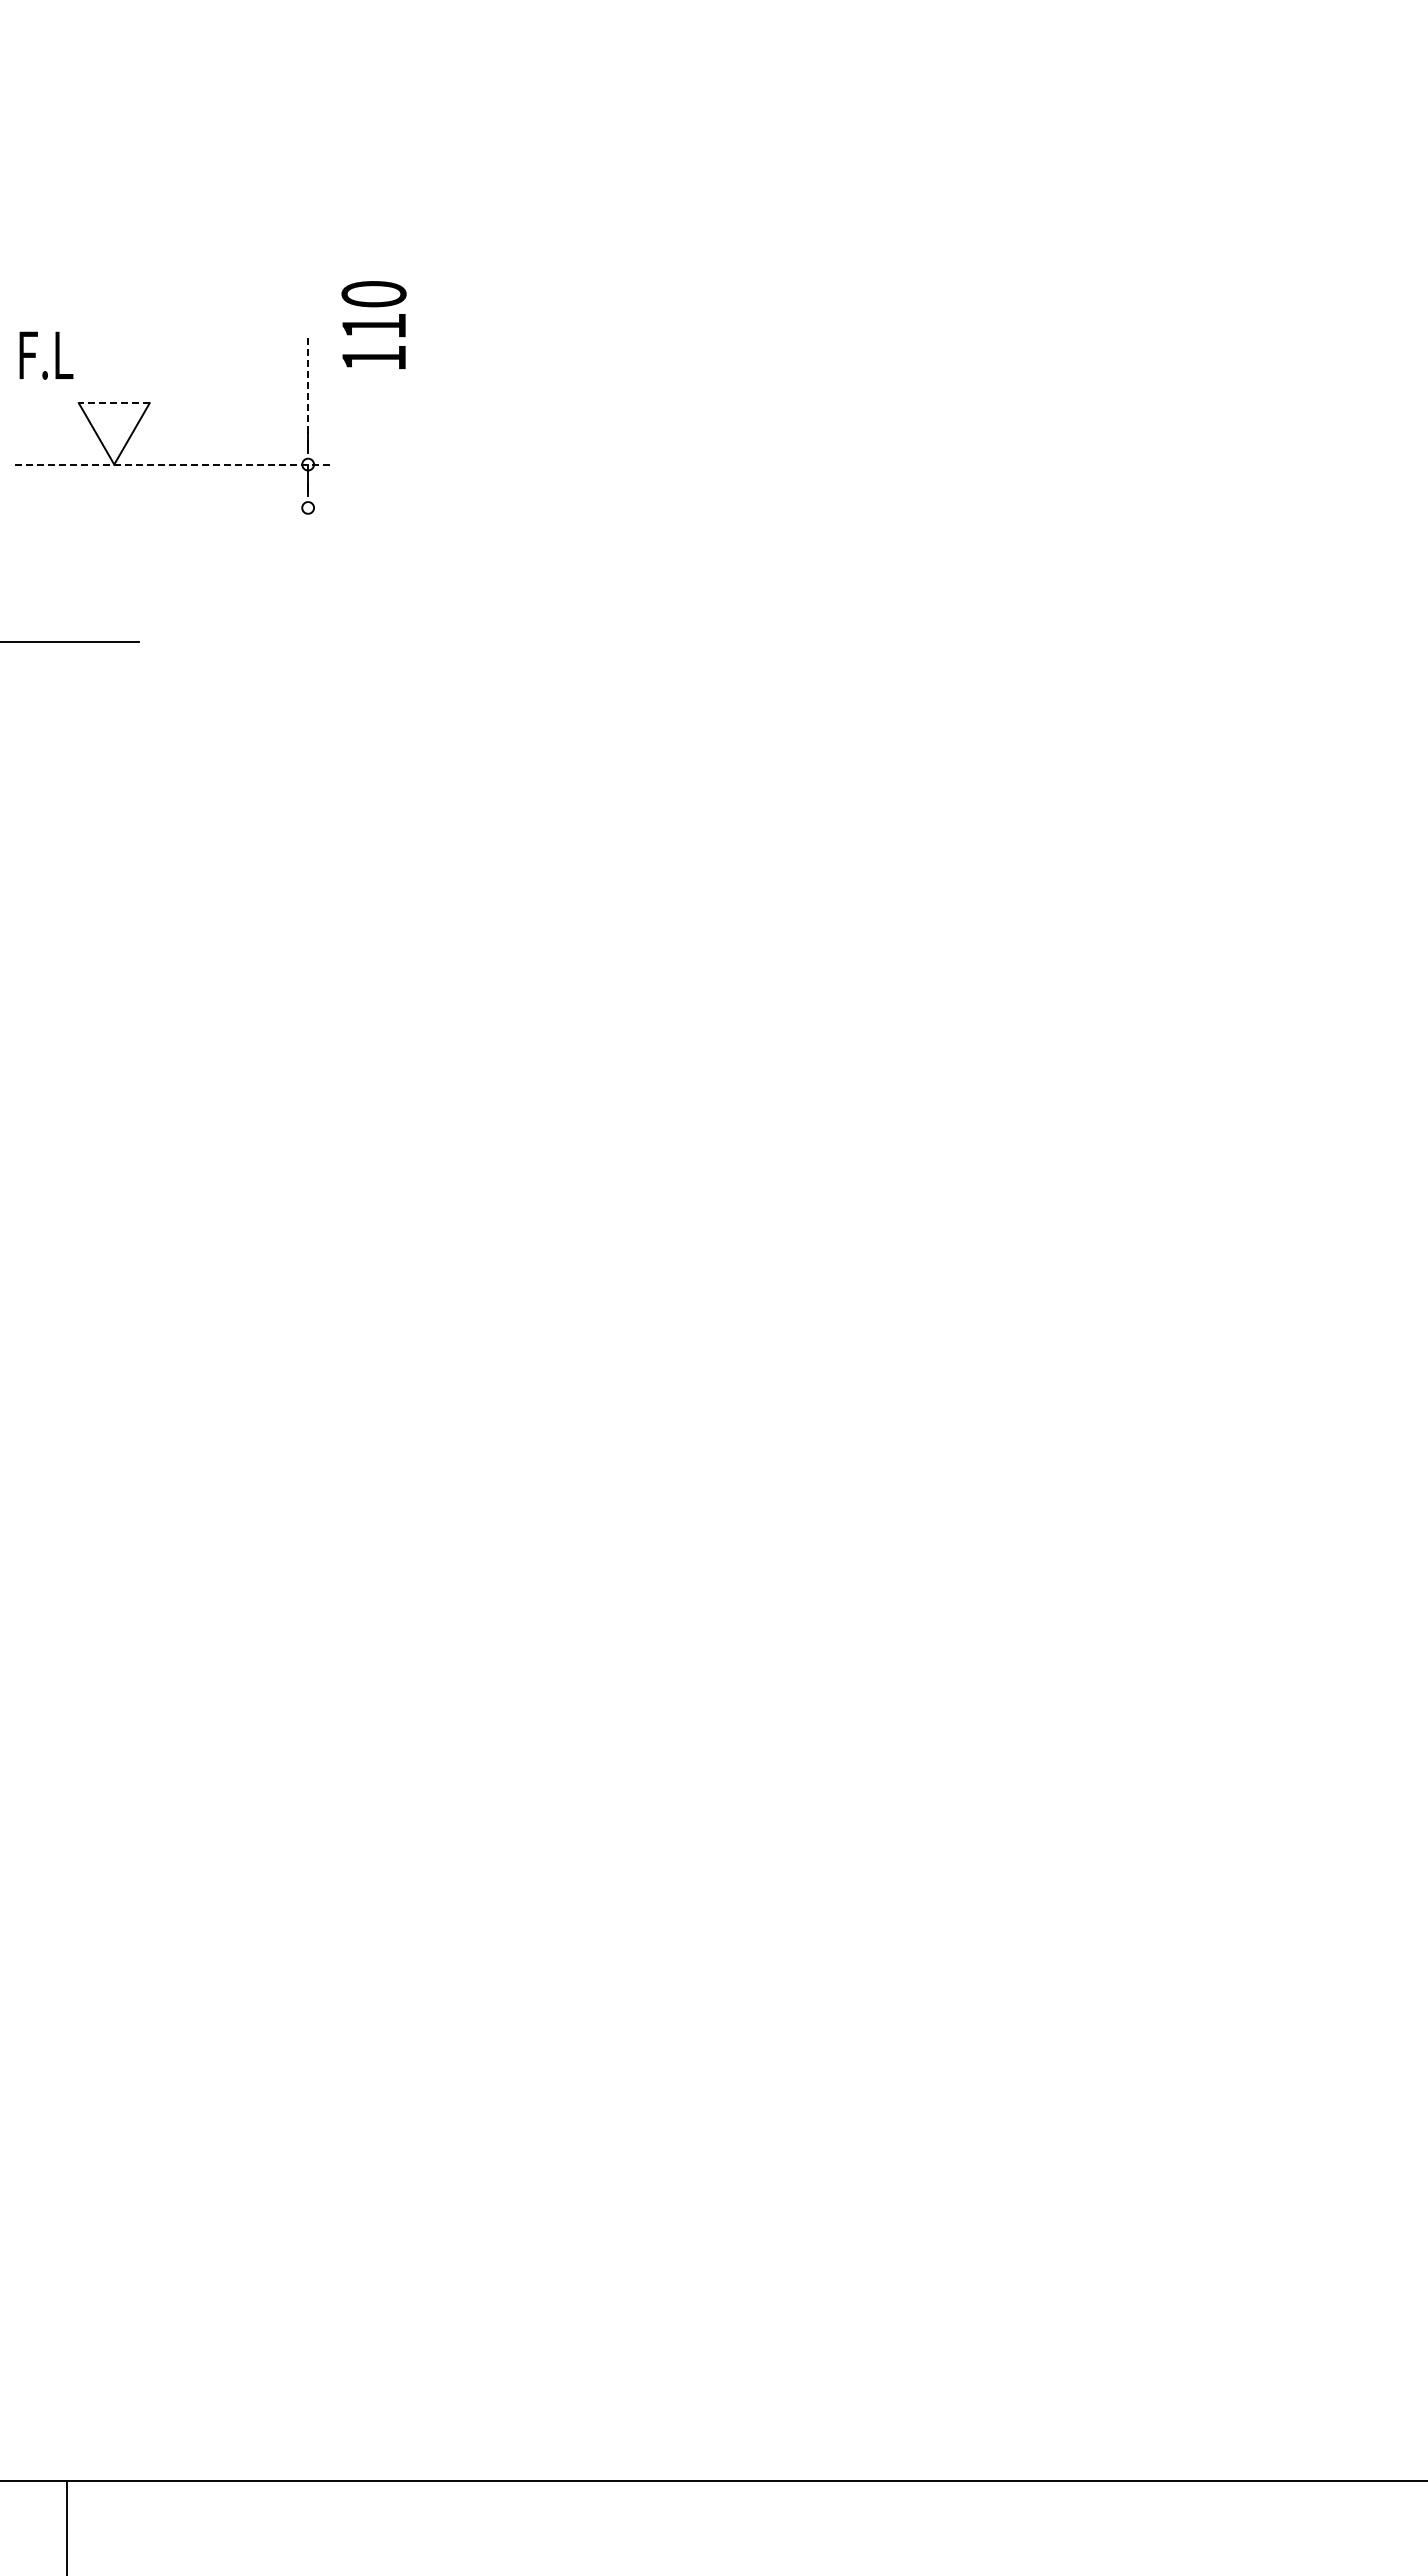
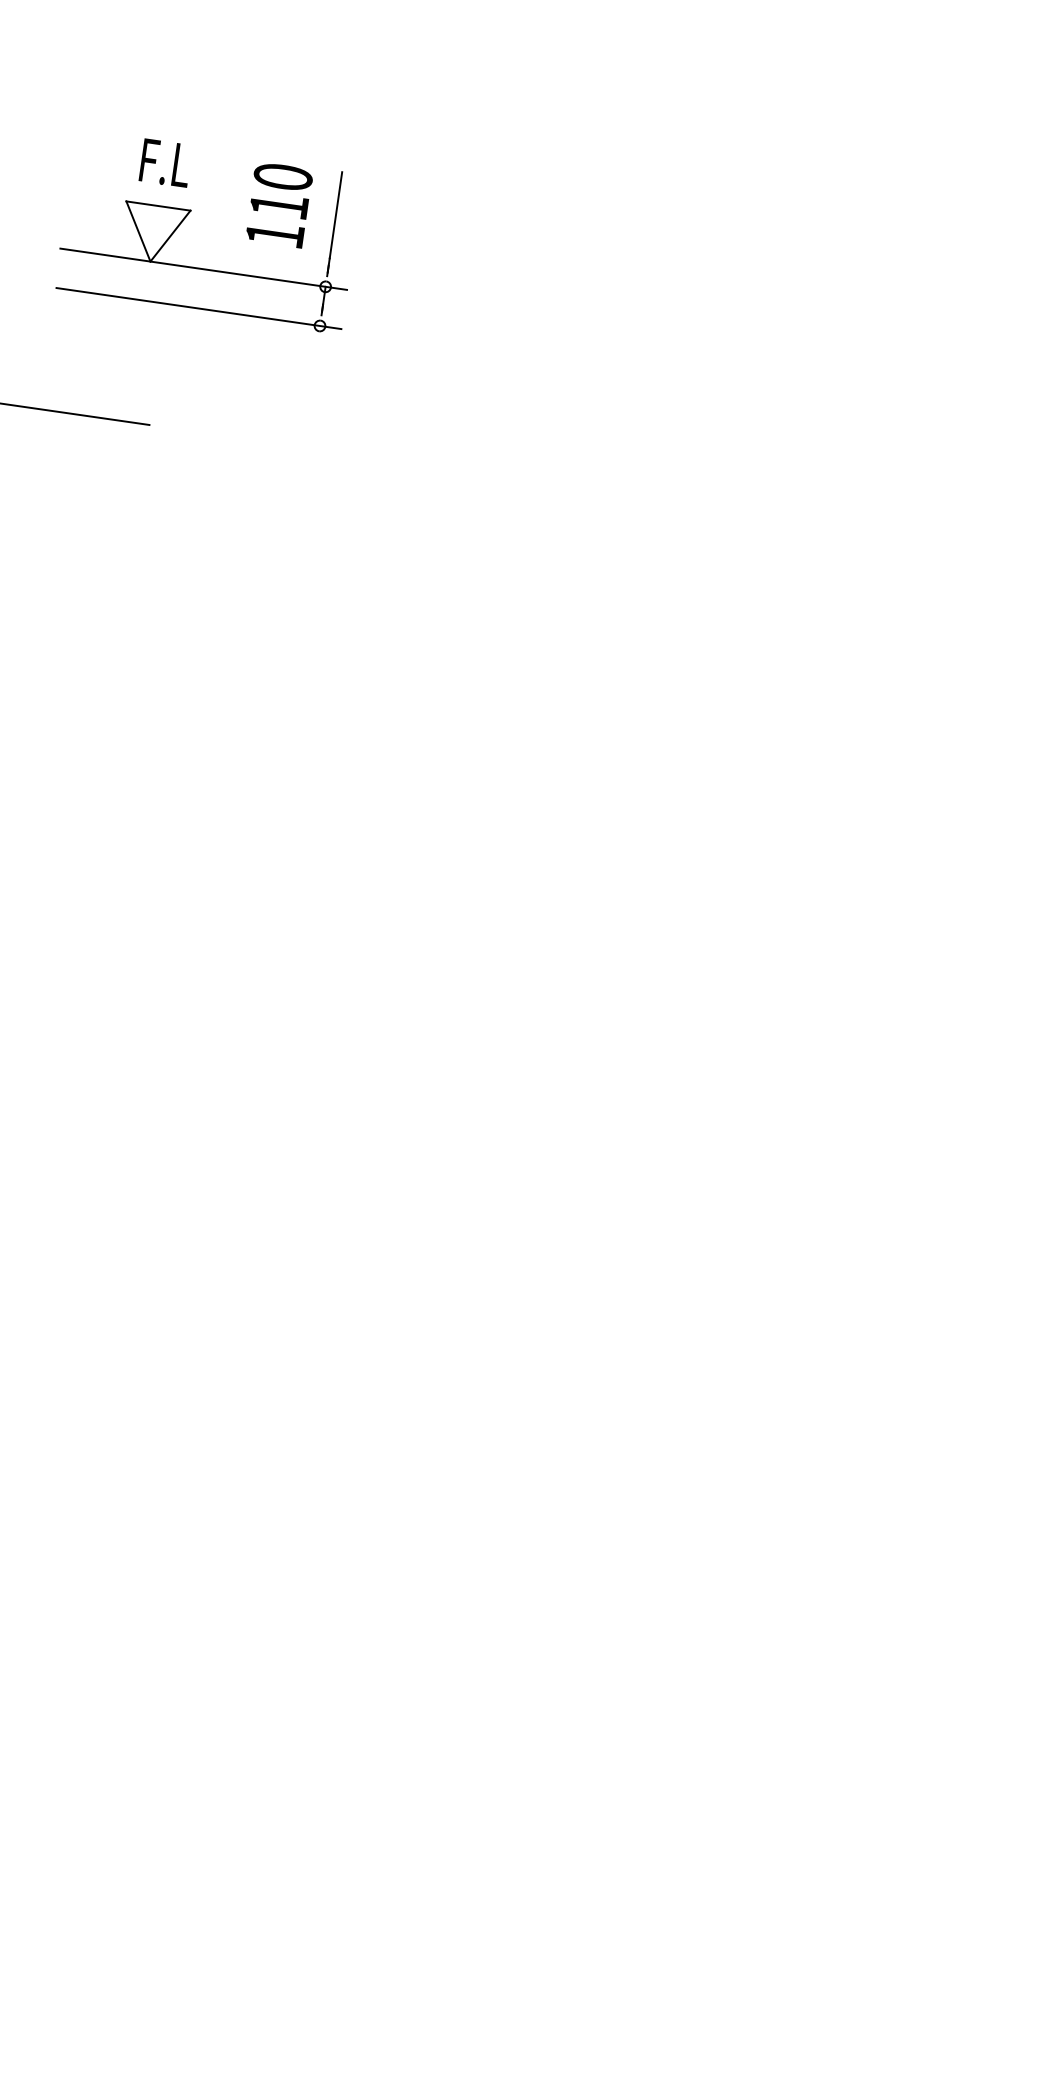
text: (373, 324) -> (278, 204), moved
text: (46, 355) -> (165, 163), moved
line: (308, 385) -> (336, 215), dashed -> solid
line: (113, 403) -> (157, 206), dashed -> solid
line: (173, 464) -> (203, 269), dashed -> solid
line: (173, 507) -> (198, 308), added

